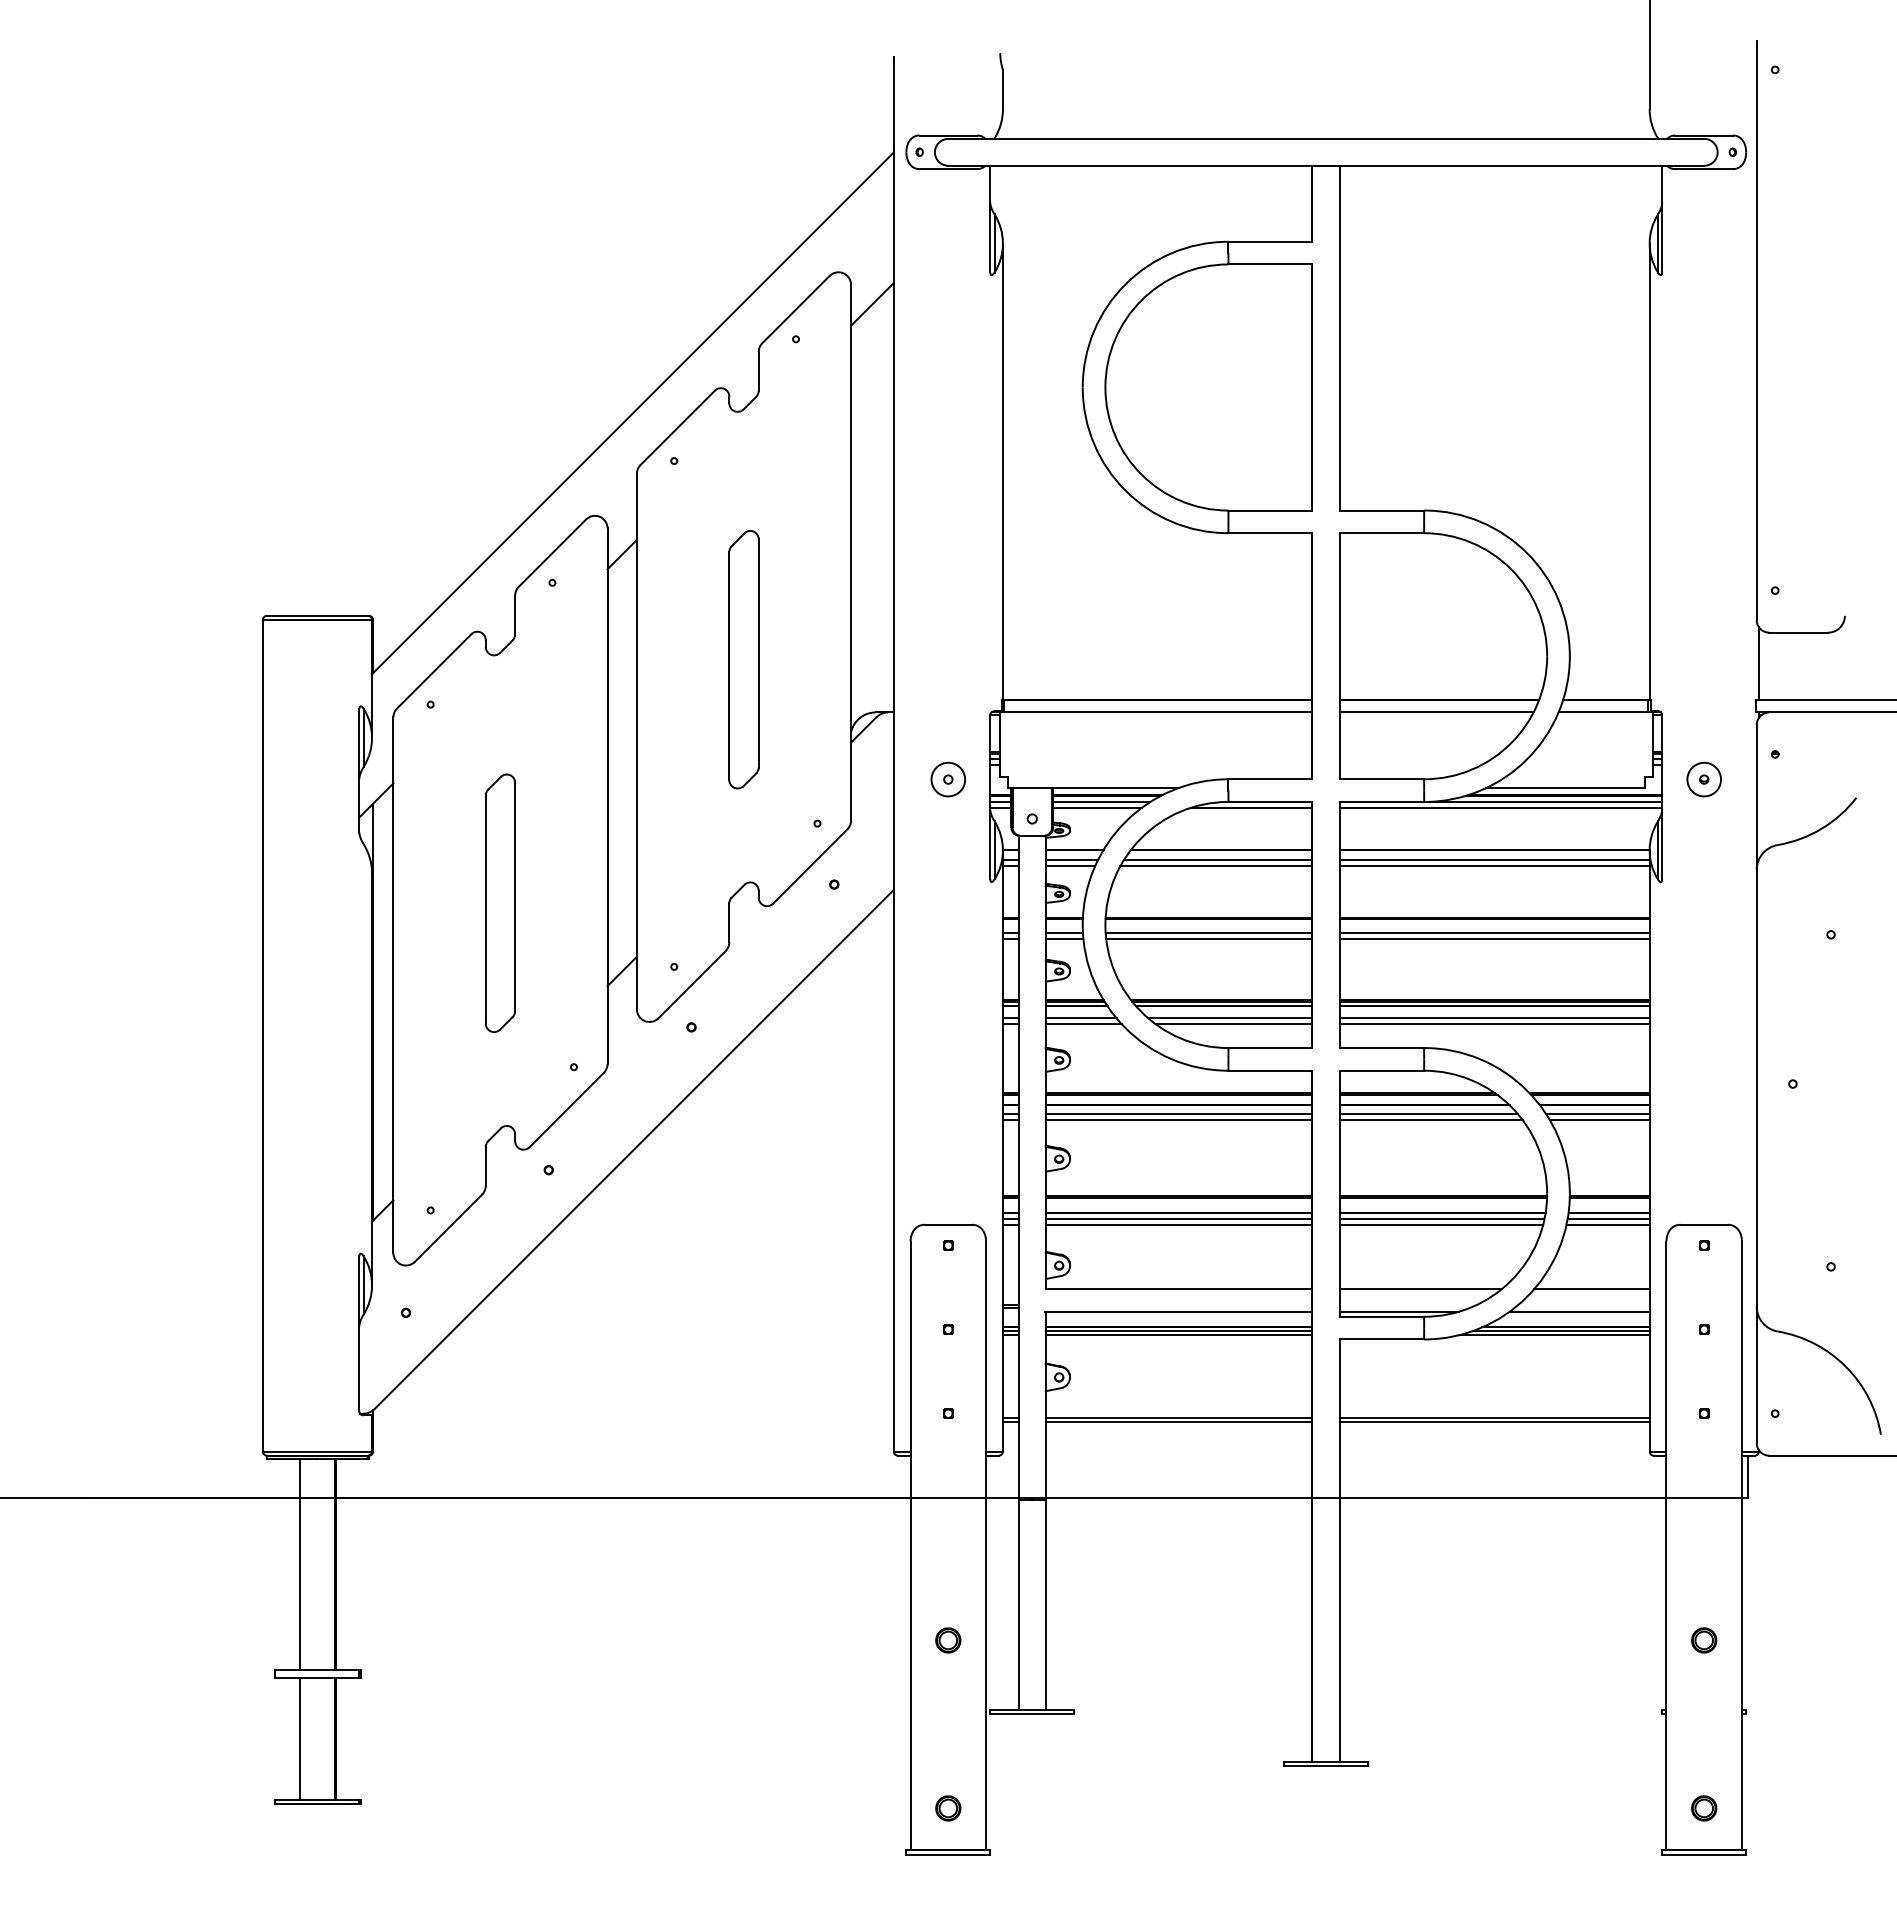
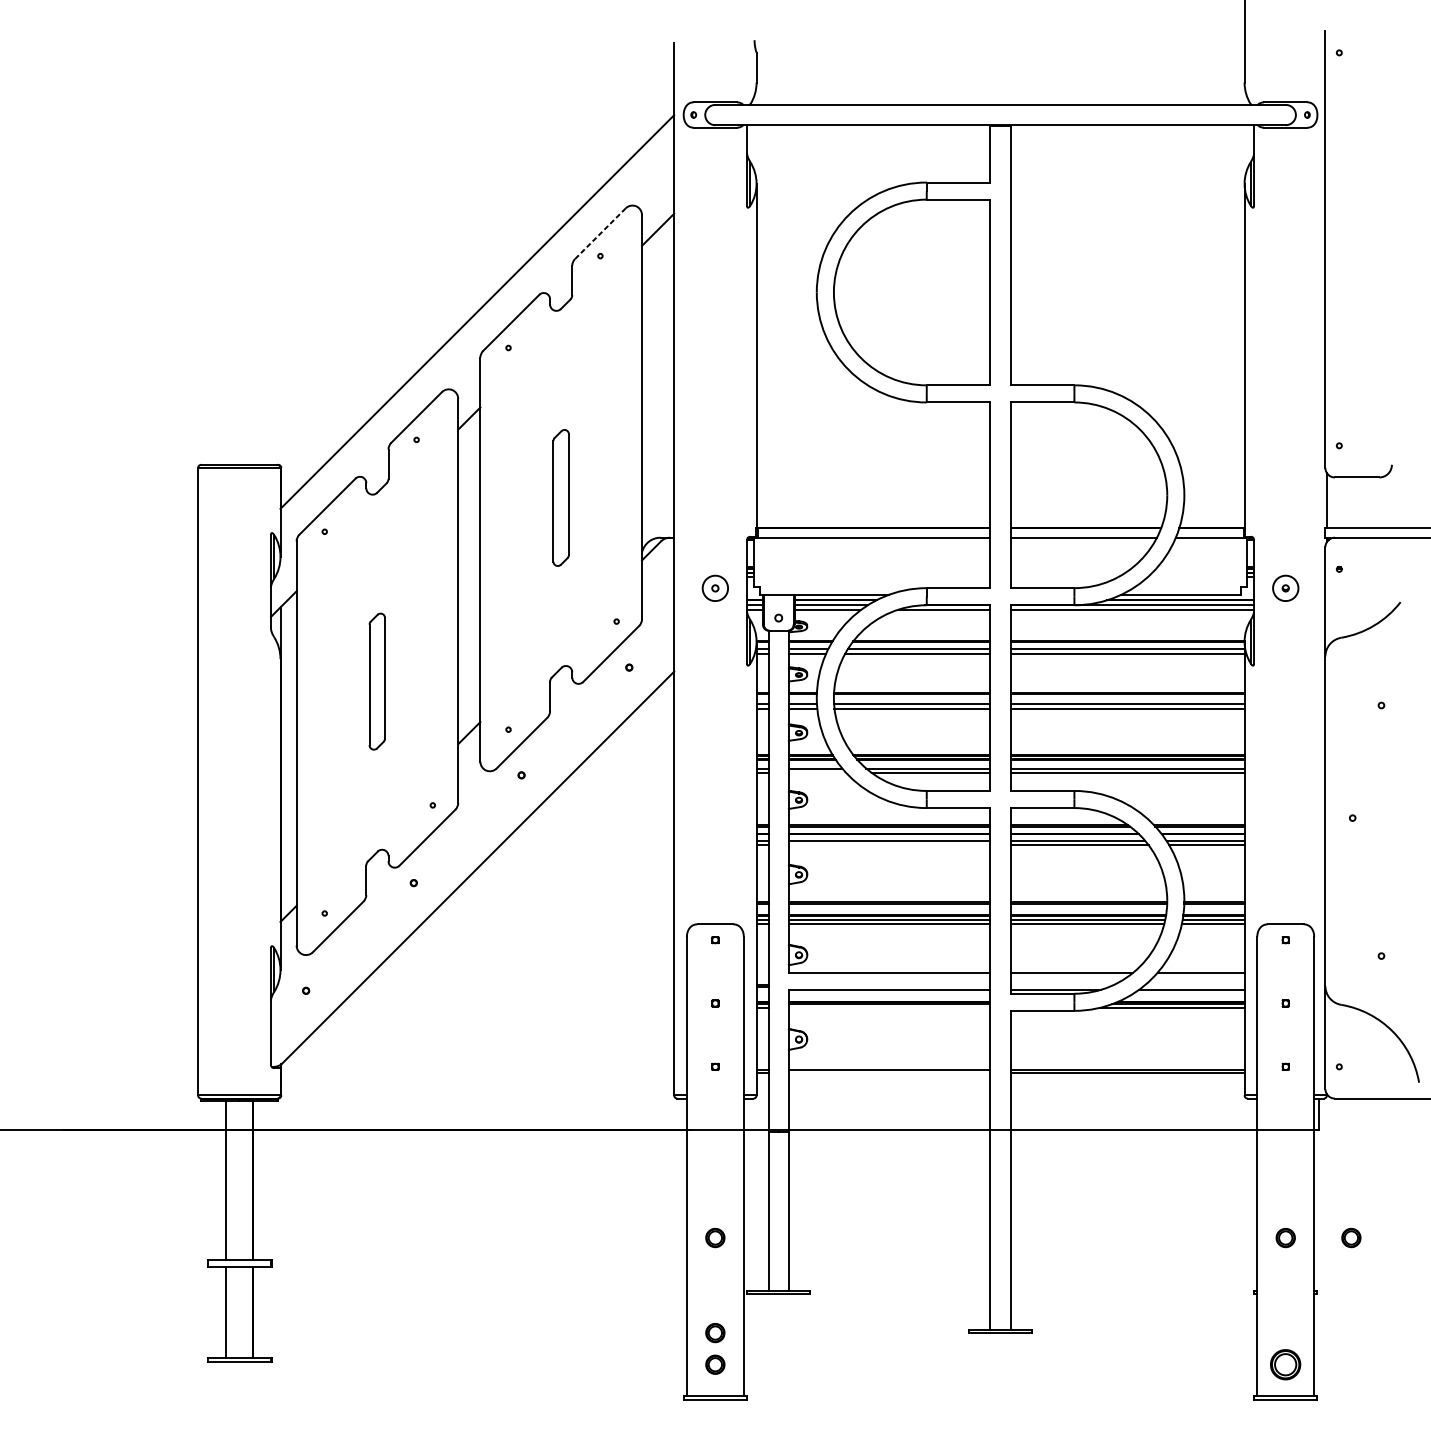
line: (796, 309) -> (600, 233), solid -> dashed
part: (743, 659) -> (560, 497), size x0.7
part: (499, 902) -> (376, 681), size x0.7
line: (1083, 1024) -> (817, 773), removed
line: (1178, 1120) -> (889, 845), removed
line: (1178, 1335) -> (889, 1007), removed
line: (1178, 1421) -> (889, 1072), removed
part: (1791, 1640) -> (1351, 1238), added
part: (948, 1766) -> (715, 1333), added
part: (1704, 1808) -> (1285, 1364), size x1.6

